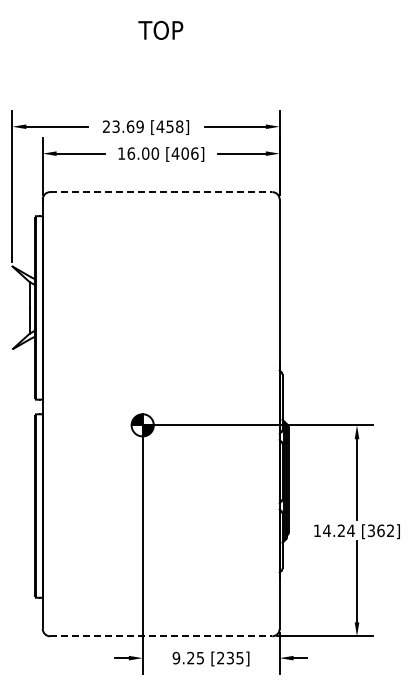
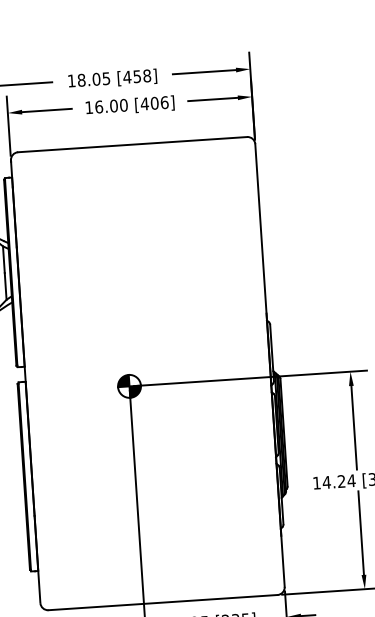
text: (122, 126) -> (88, 79), 23.69 -> 18.05
line: (161, 192) -> (132, 145), dashed -> solid
line: (161, 636) -> (163, 602), dashed -> solid

